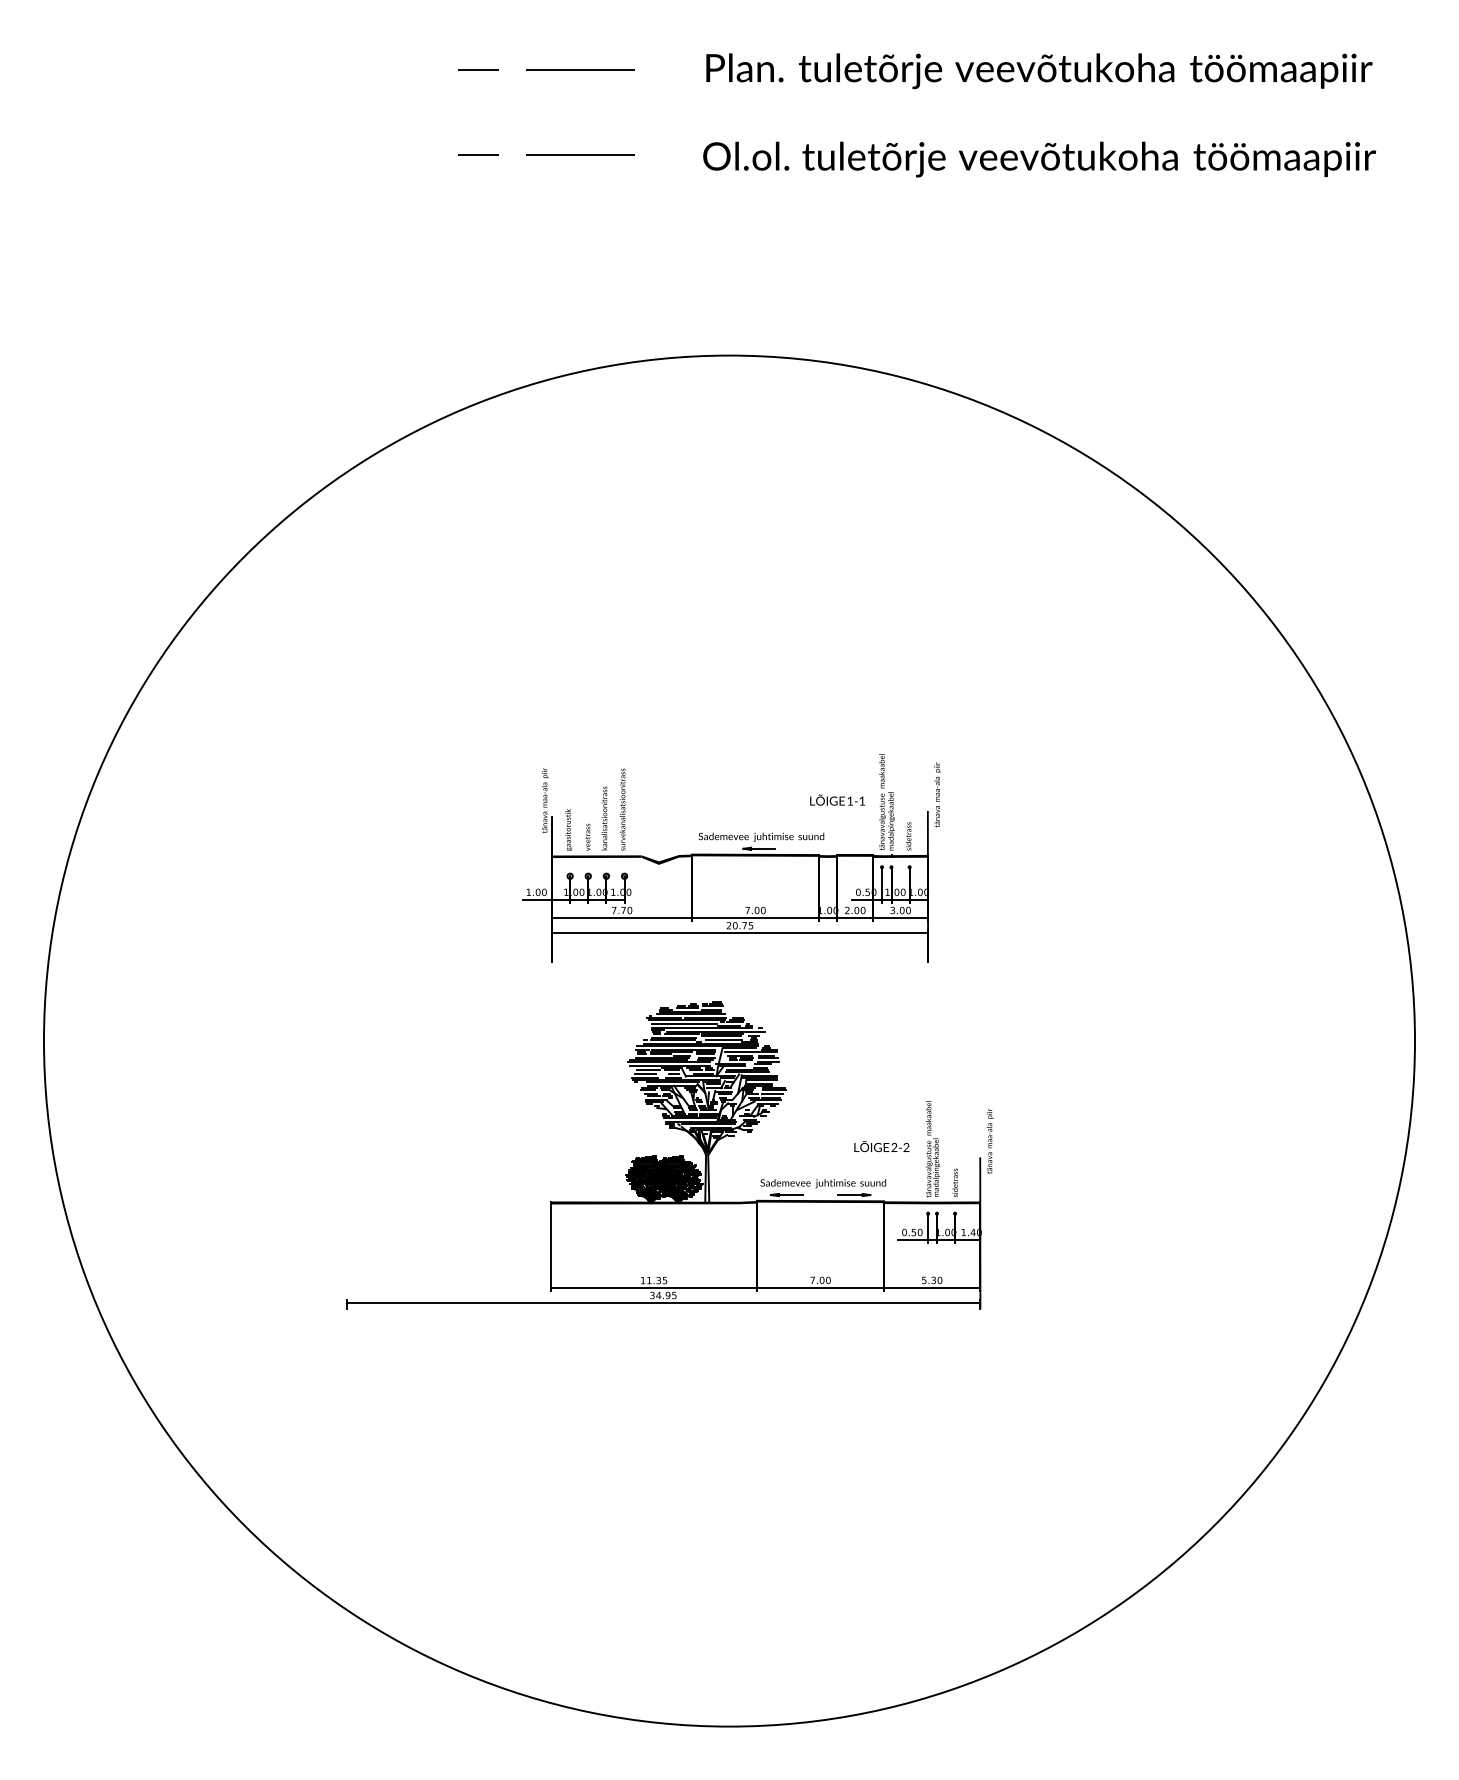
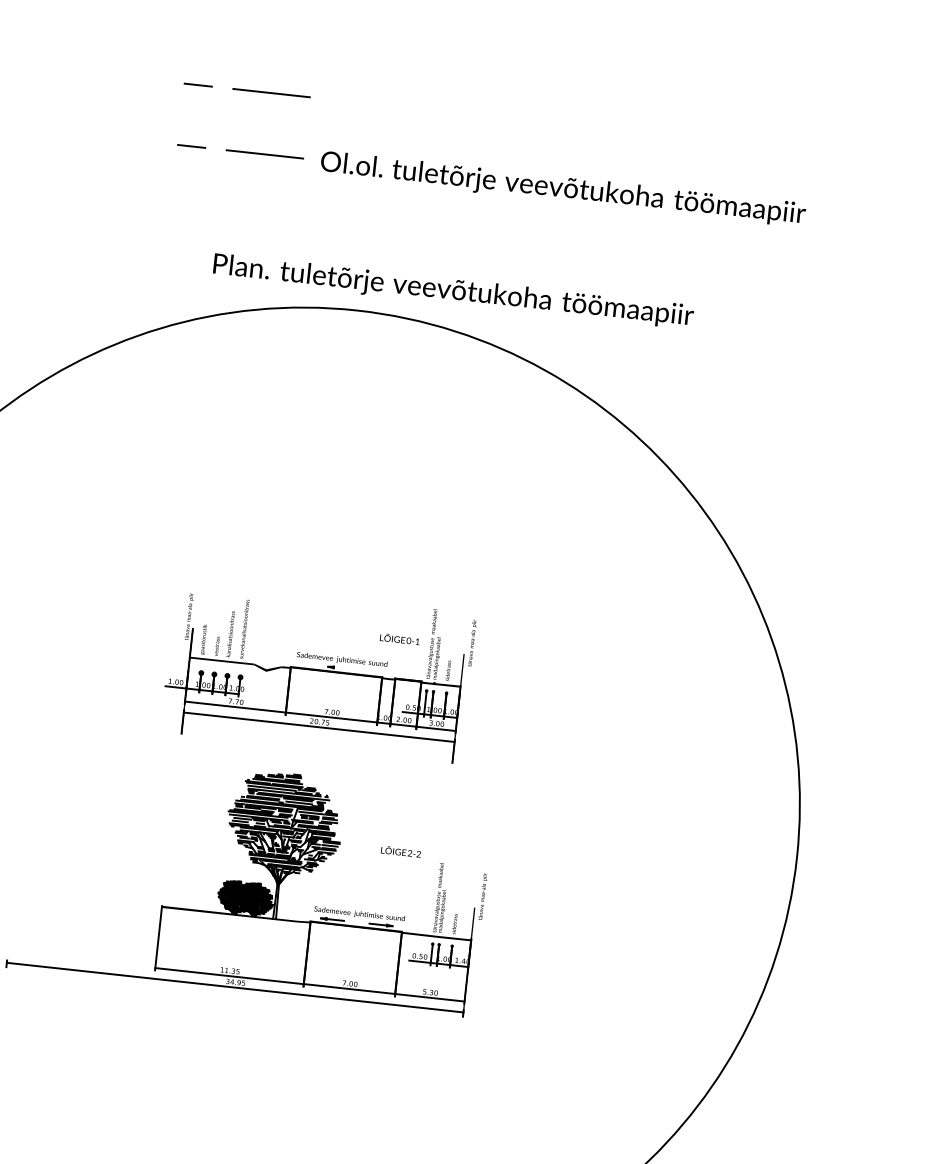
text: (1039, 71) -> (453, 291), moved
text: (1039, 159) -> (563, 189), moved
text: (850, 800) -> (409, 640), 1-1 -> 0-1
line: (763, 848) -> (342, 668), removed
text: (881, 1146) -> (400, 851), moved

